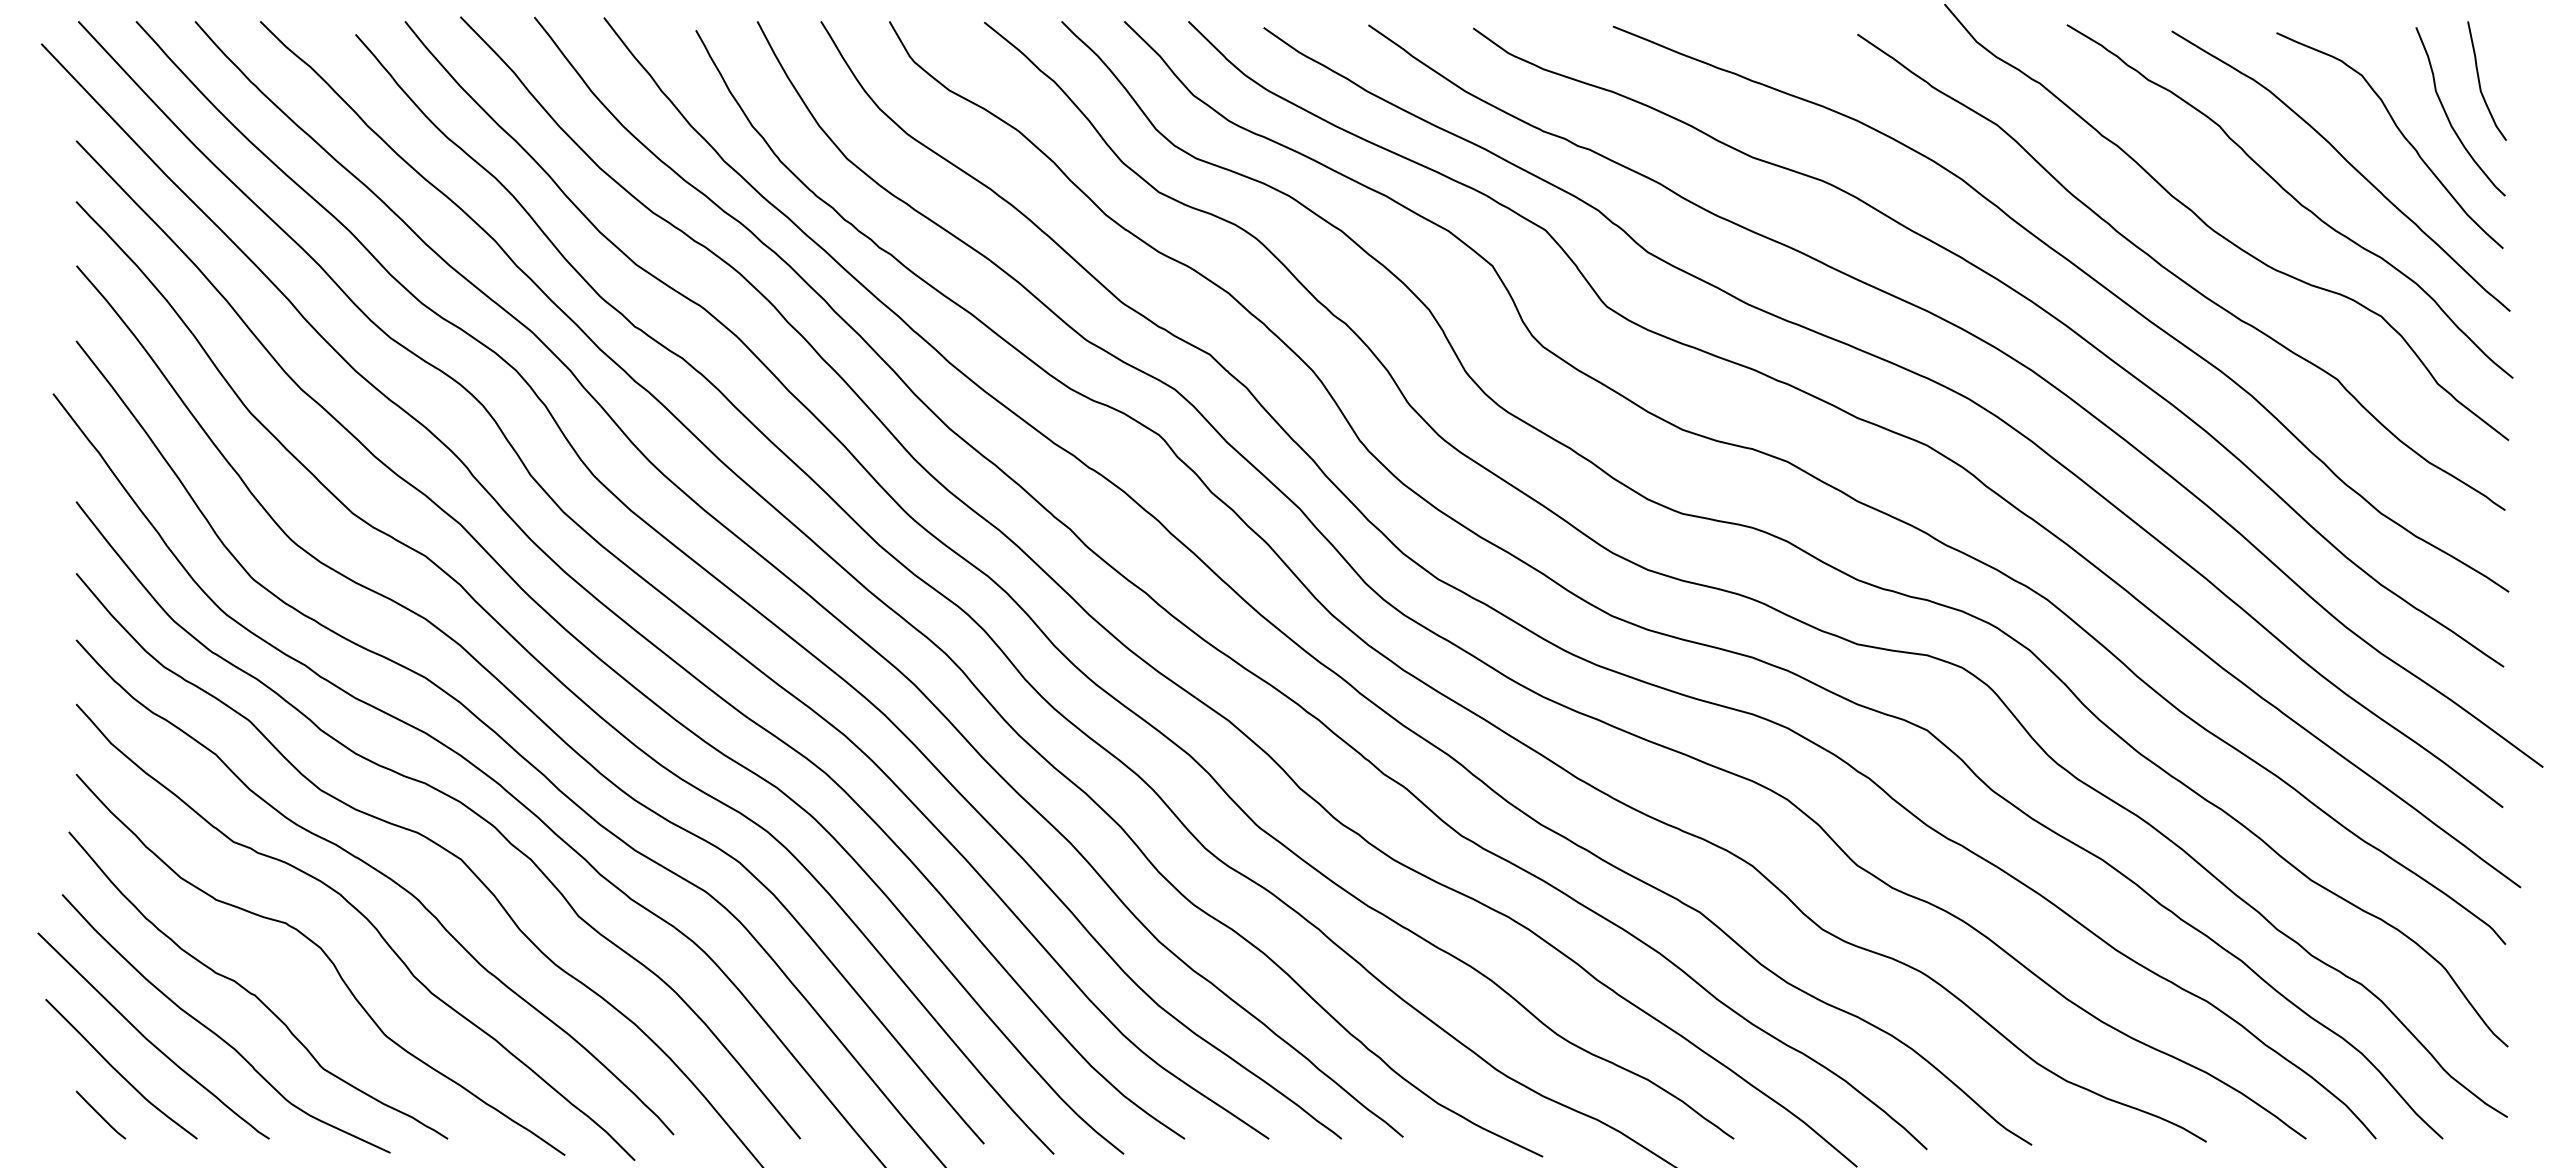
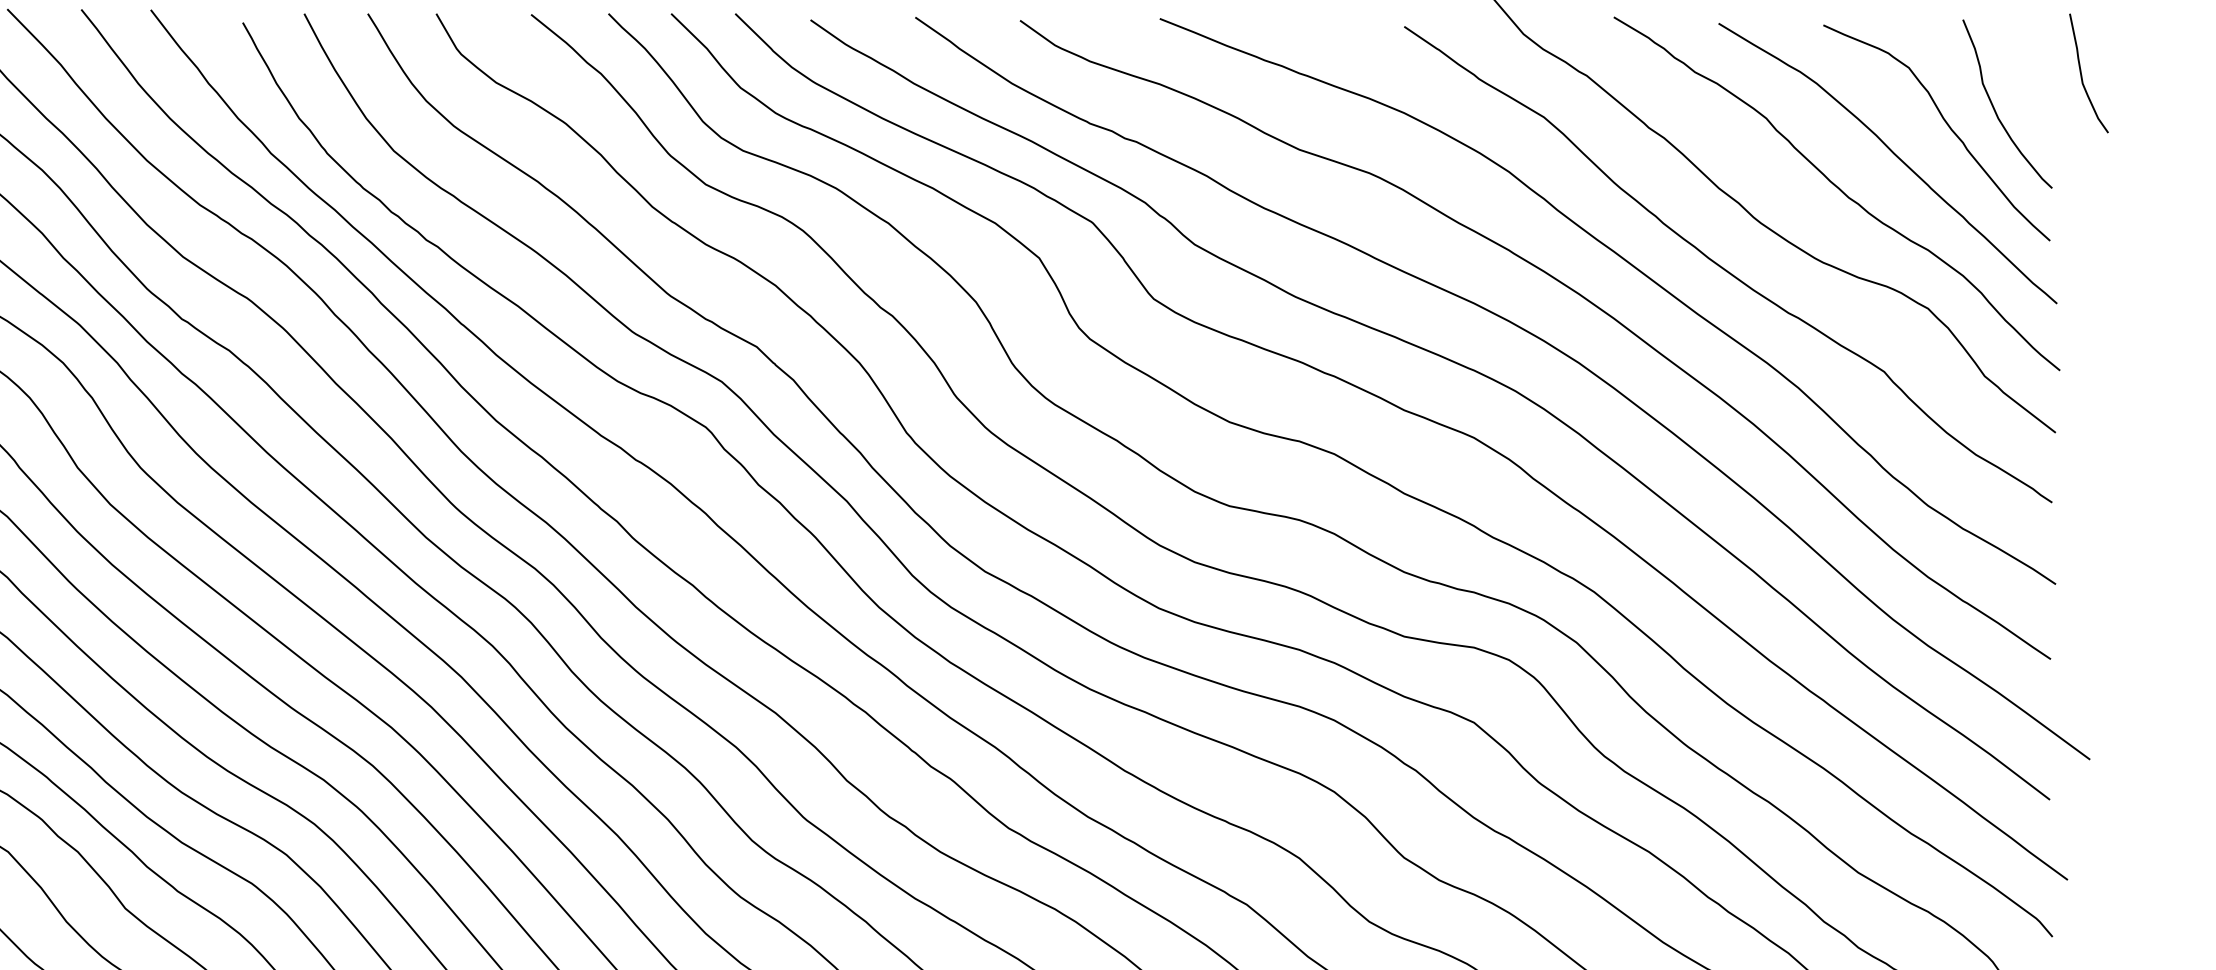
curve: (2480, 82) -> (2082, 74), moved

